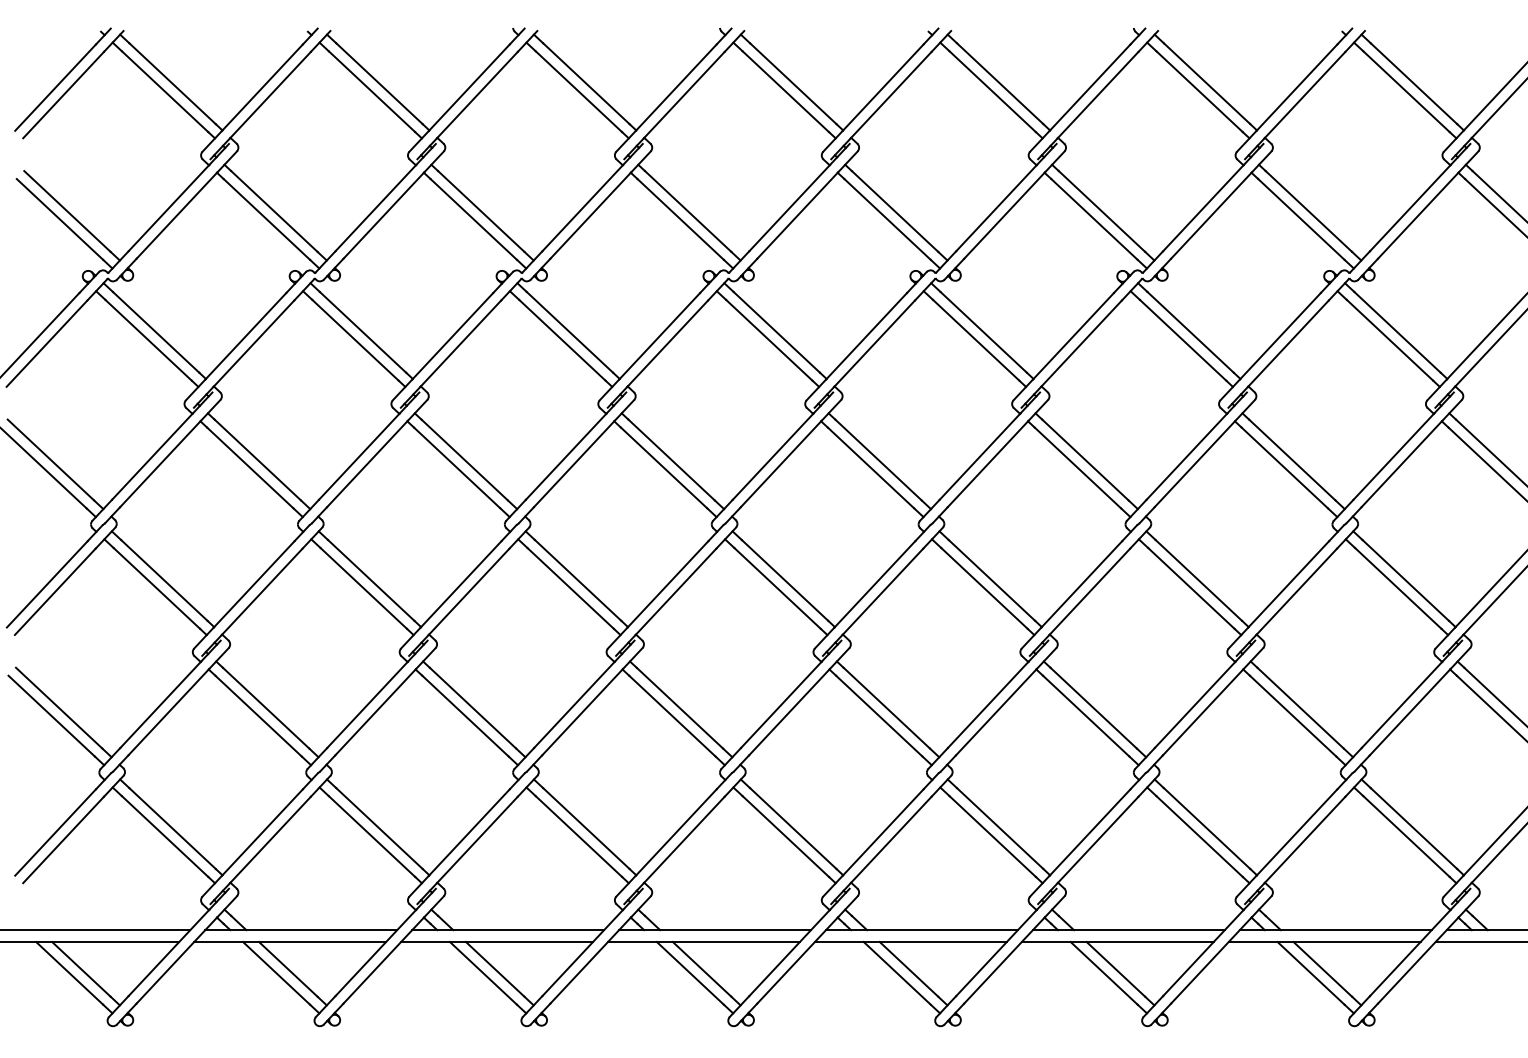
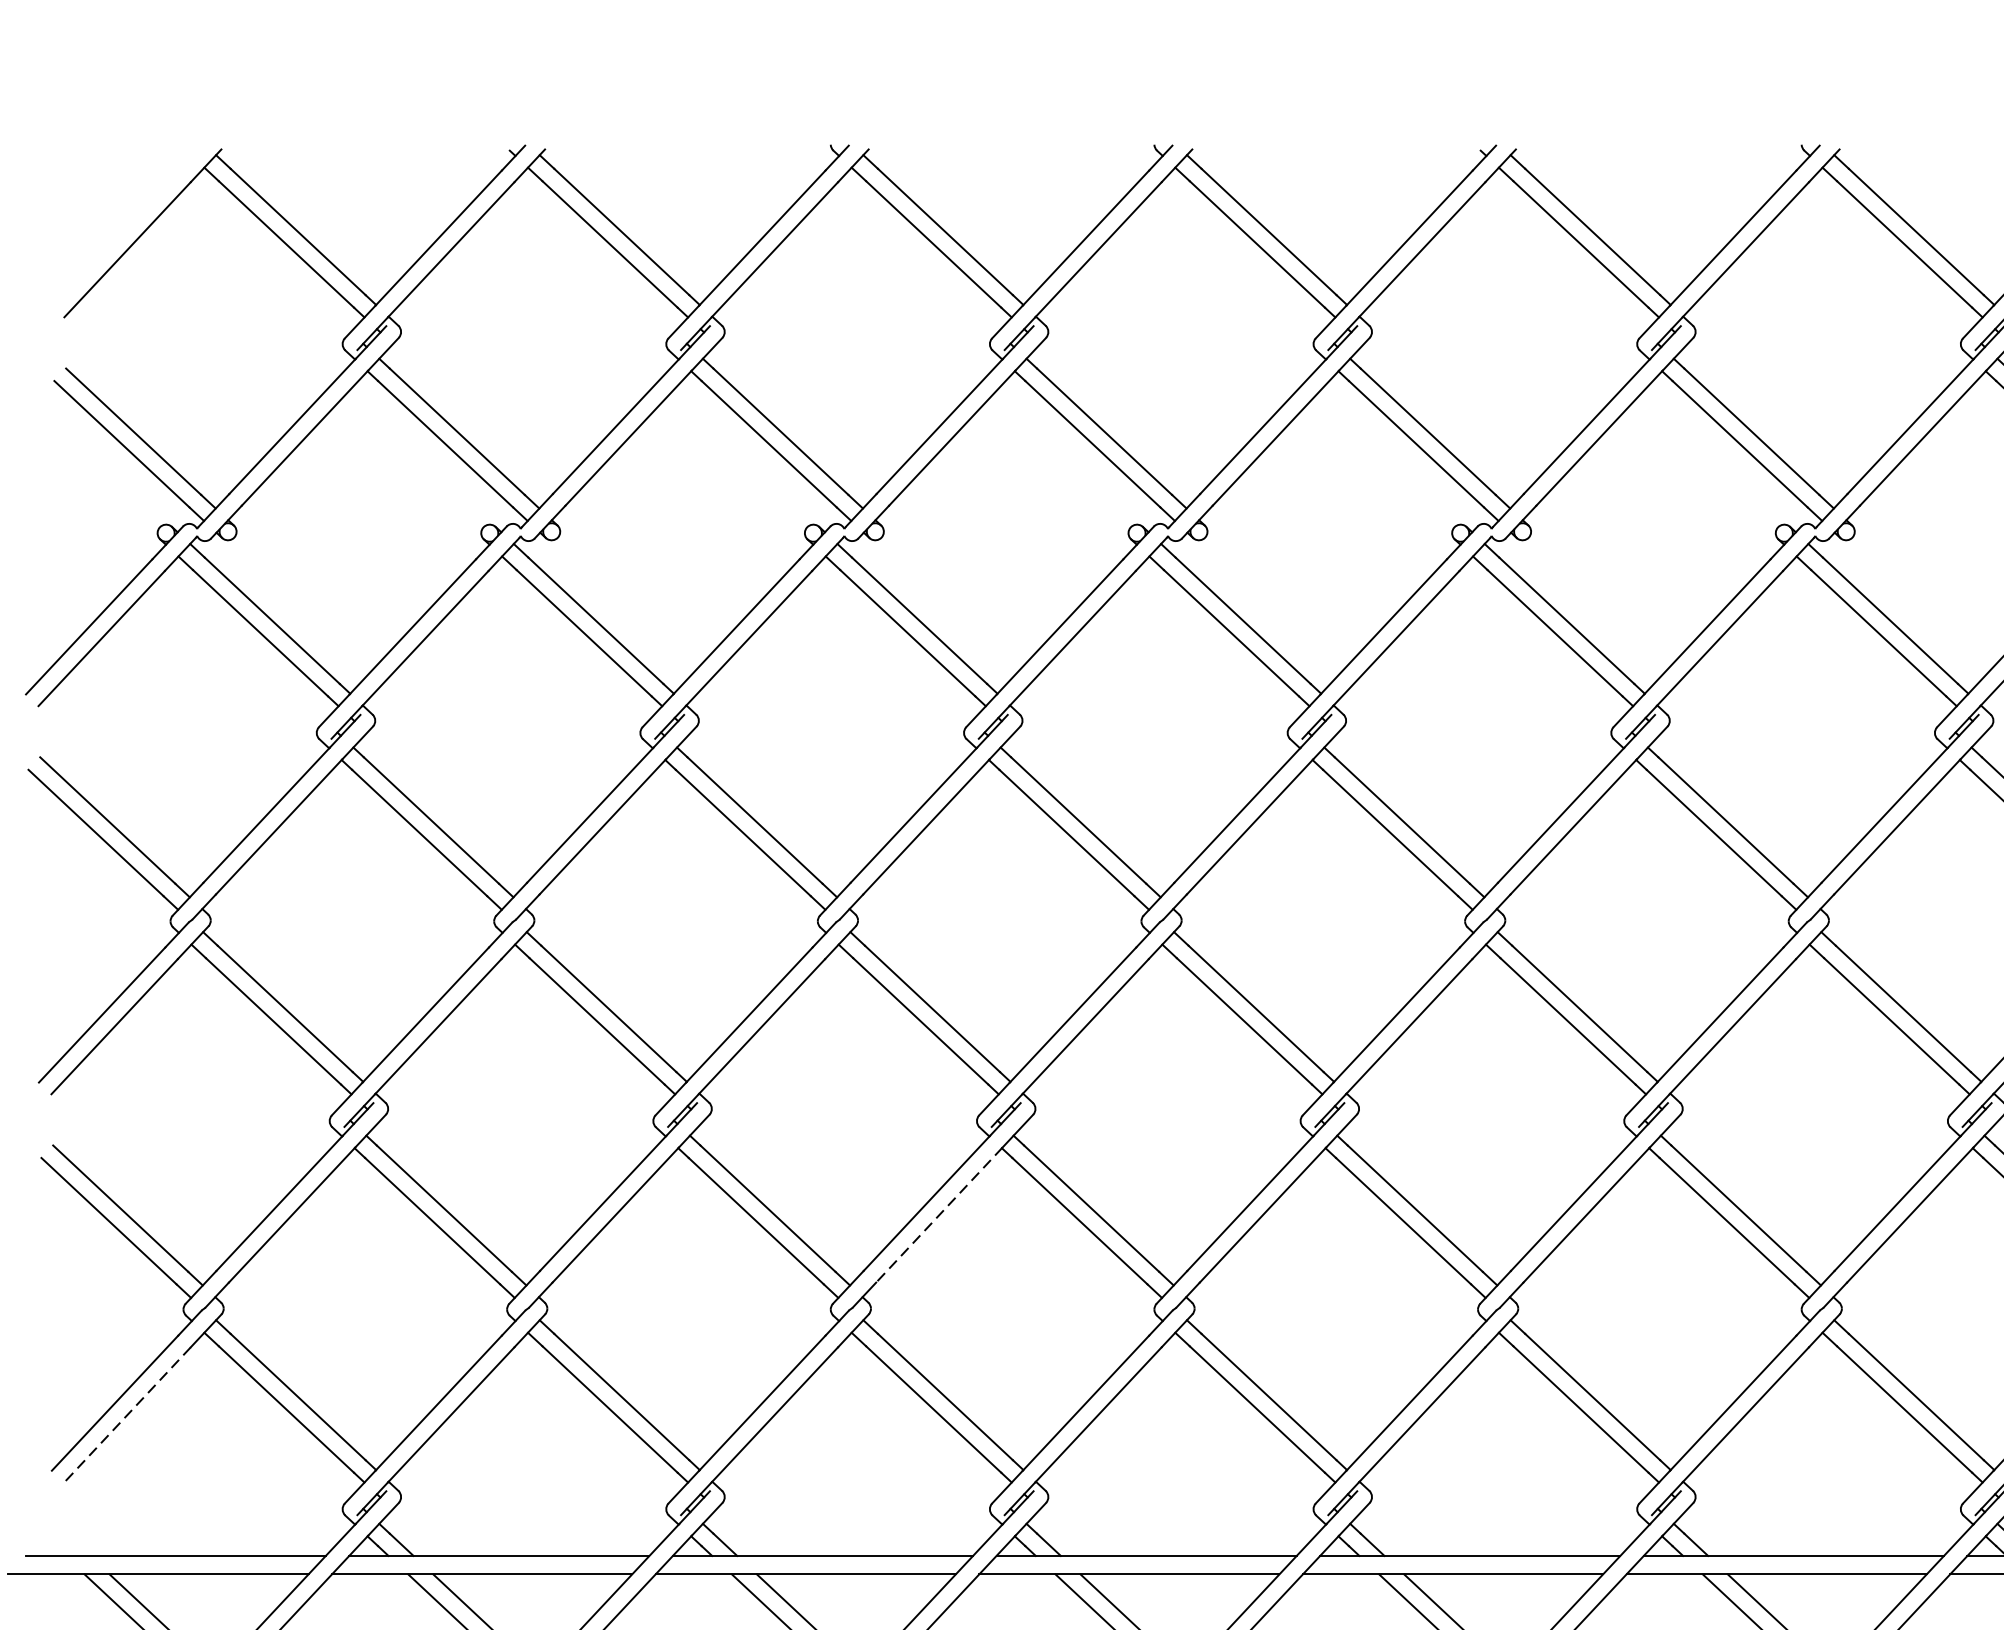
part: (62, 79) -> (125, 225), removed
line: (582, 712) -> (939, 1215), solid -> dashed
line: (63, 840) -> (127, 1415), solid -> dashed

